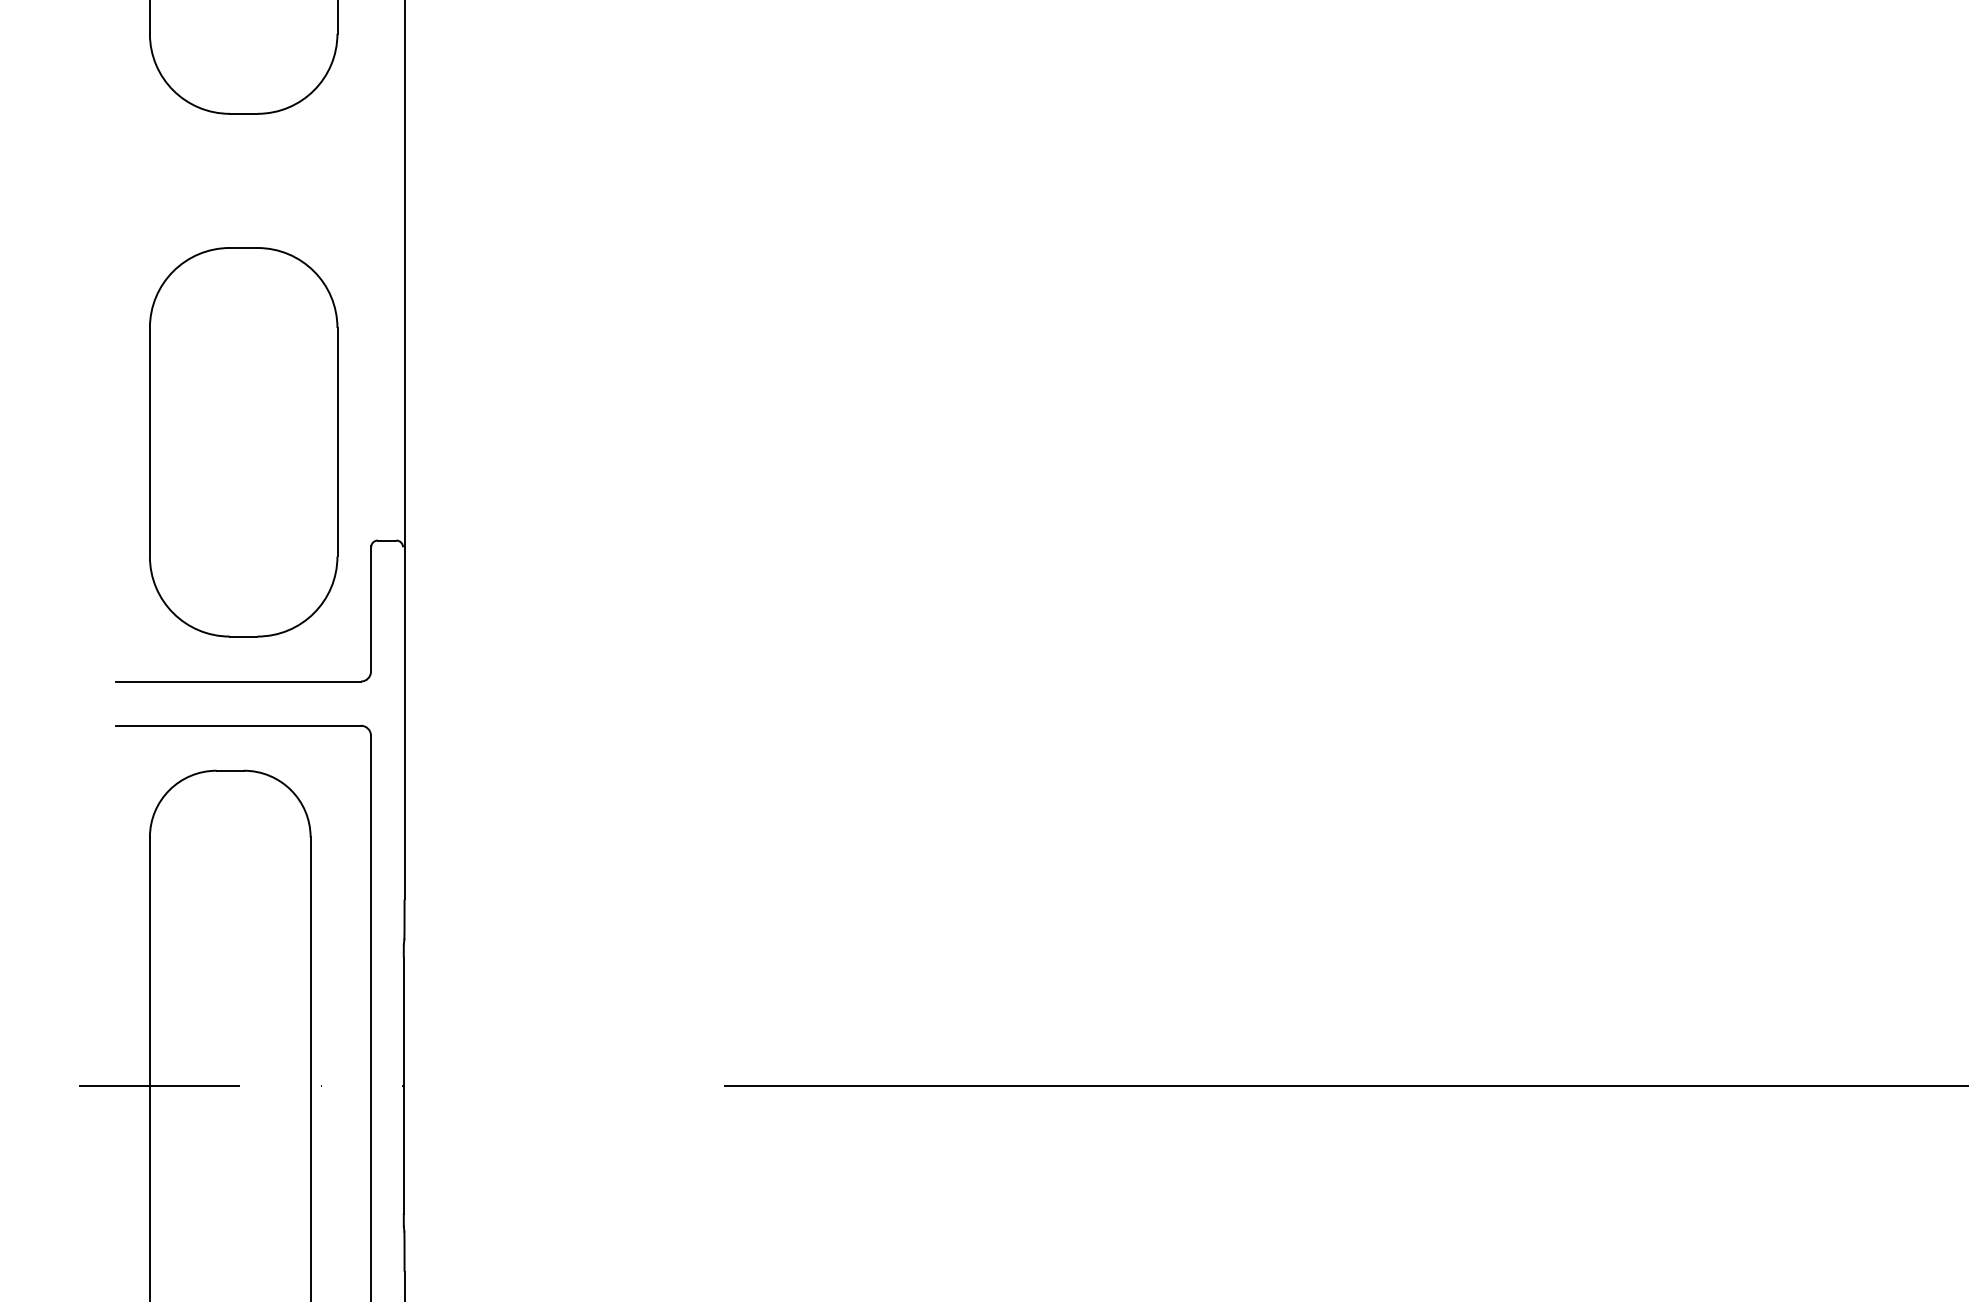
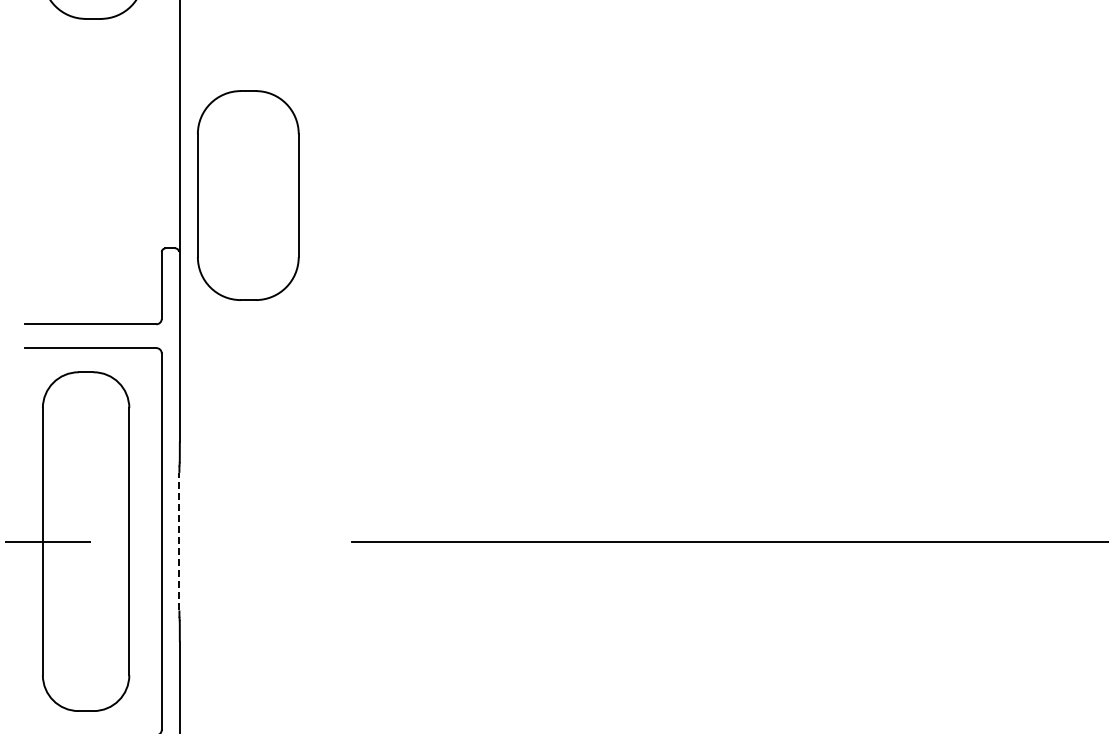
part: (244, 442) -> (248, 195), moved
line: (403, 1085) -> (179, 541), solid -> dashed

